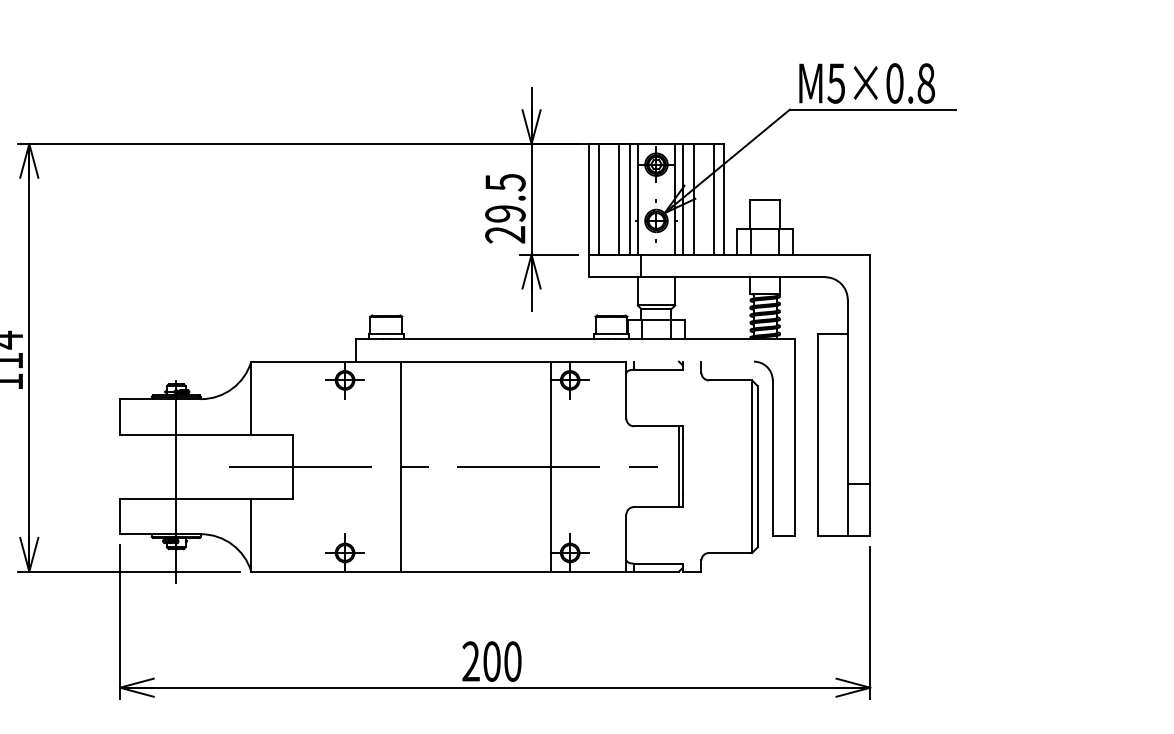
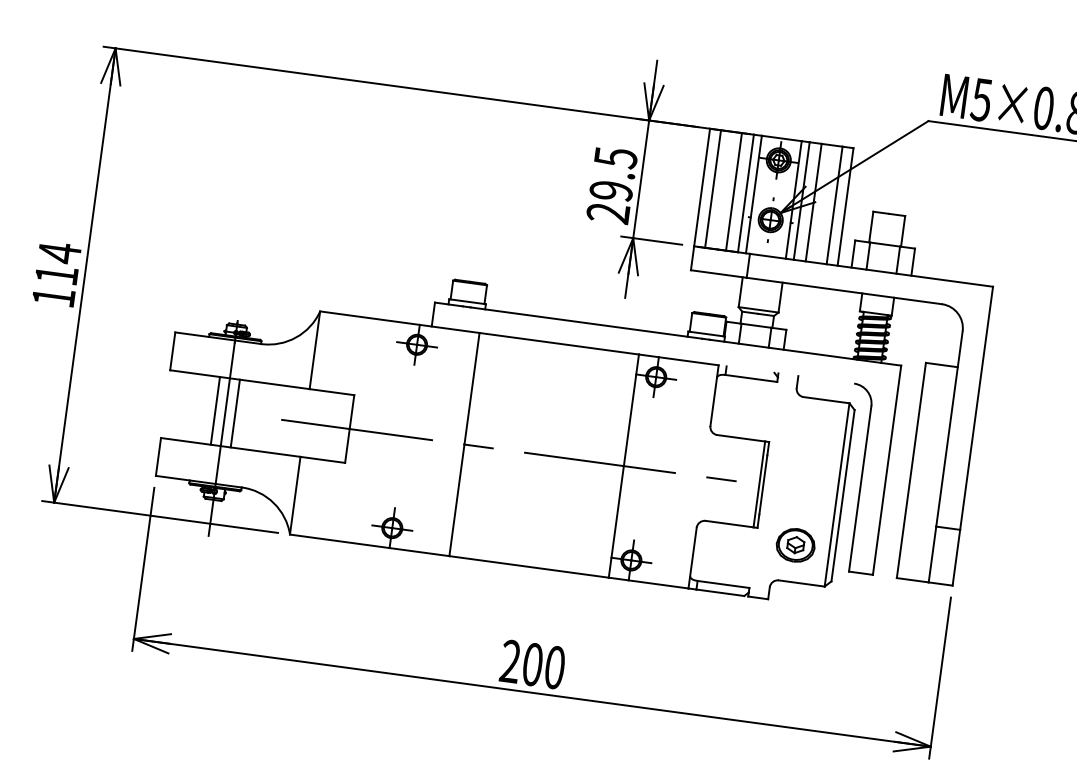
line: (166, 466) -> (215, 410), added
line: (185, 466) -> (235, 413), added
part: (719, 518) -> (794, 545), added

